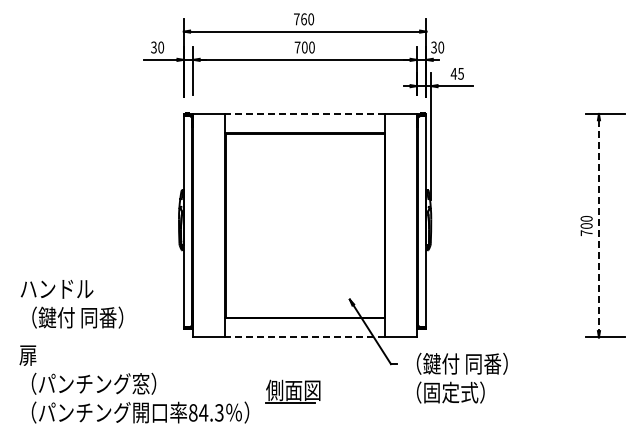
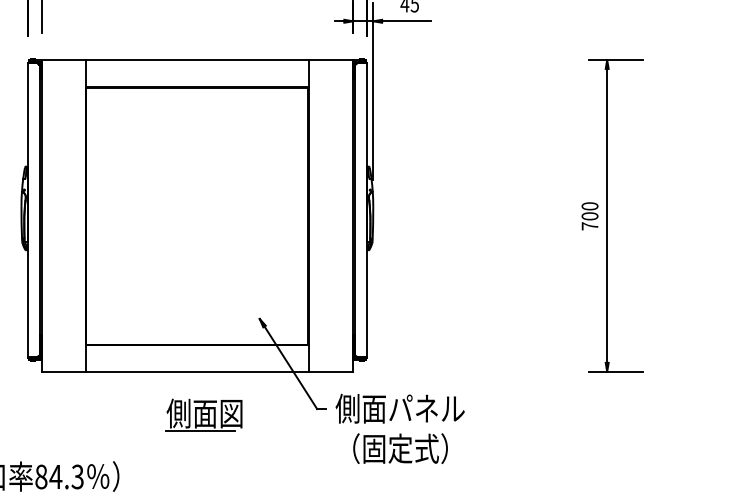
line: (305, 113) -> (197, 59), dashed -> solid
line: (598, 226) -> (606, 217), dashed -> solid
line: (305, 337) -> (197, 371), dashed -> solid
text: (455, 363) -> (407, 408), （鍵付 同番） -> 側面パネル
part: (292, 391) -> (203, 415), moved

